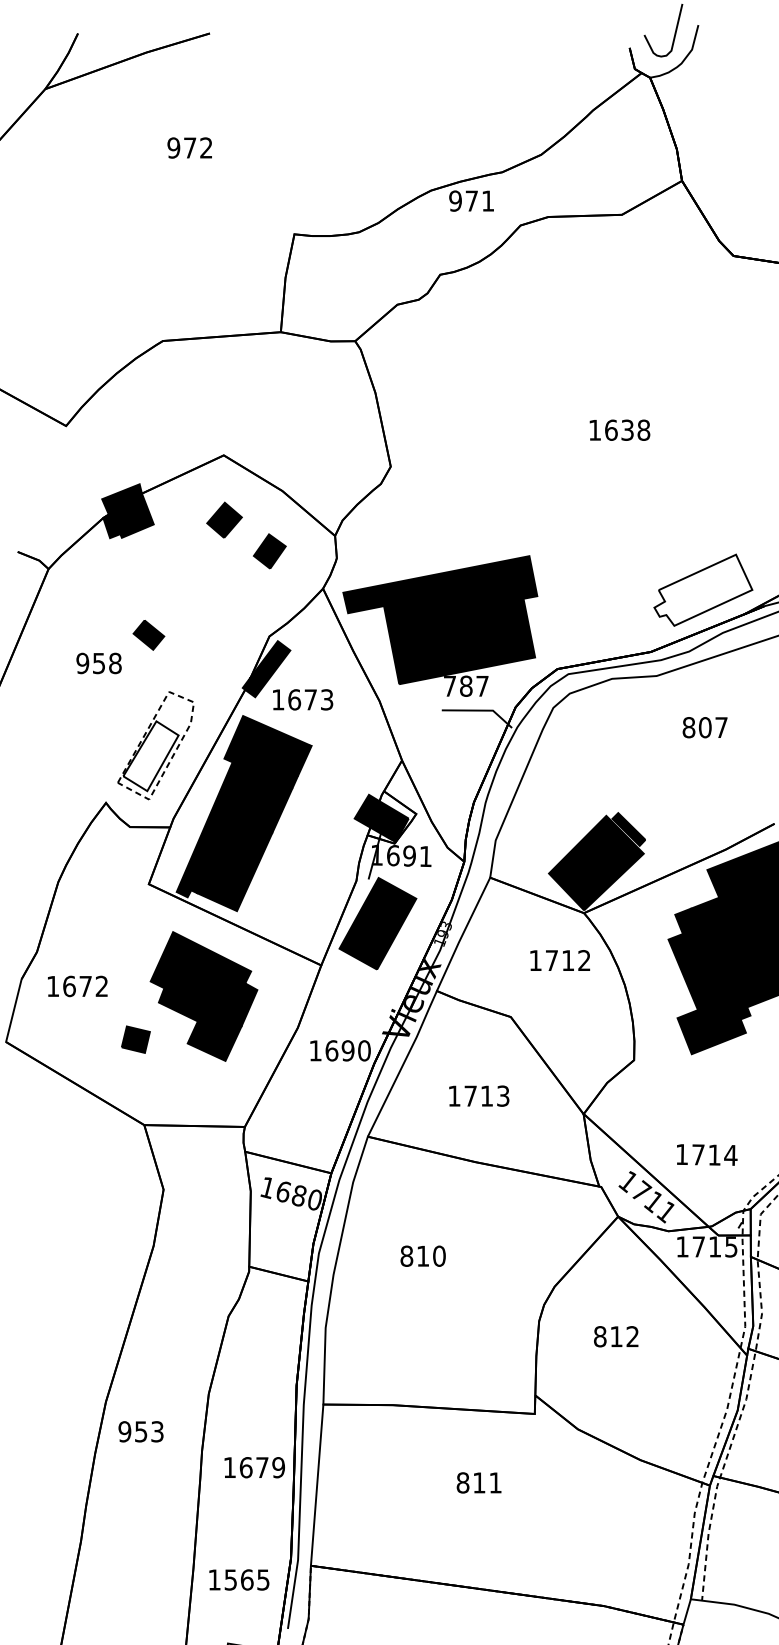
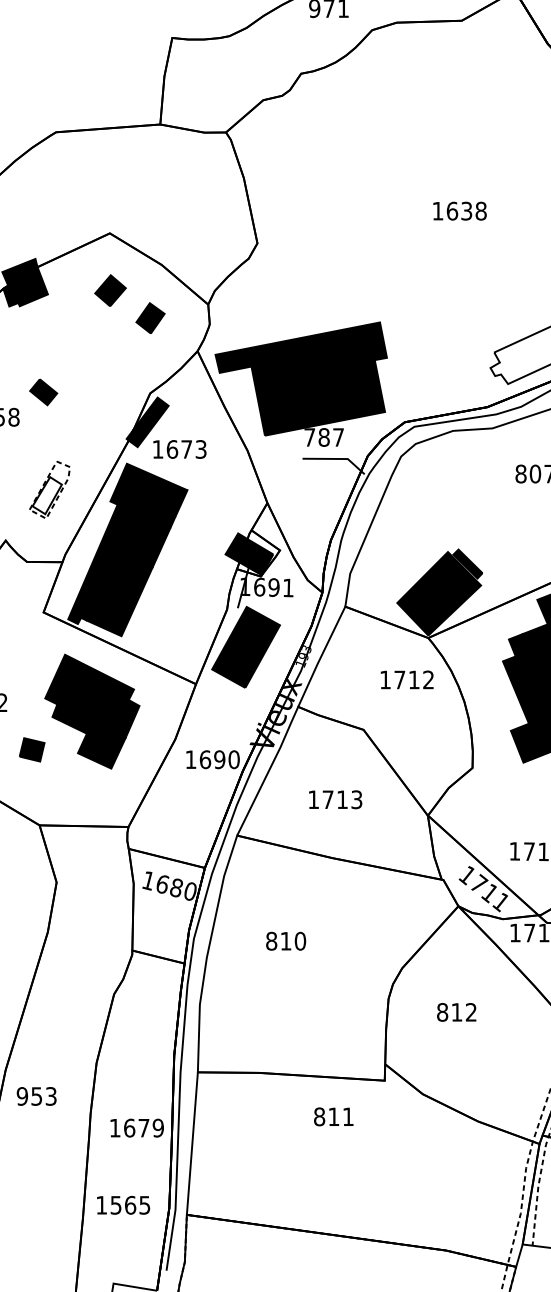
part: (155, 745) -> (49, 489), size x0.6
text: (478, 1482) -> (333, 1116), moved
text: (239, 1579) -> (123, 1204), moved

